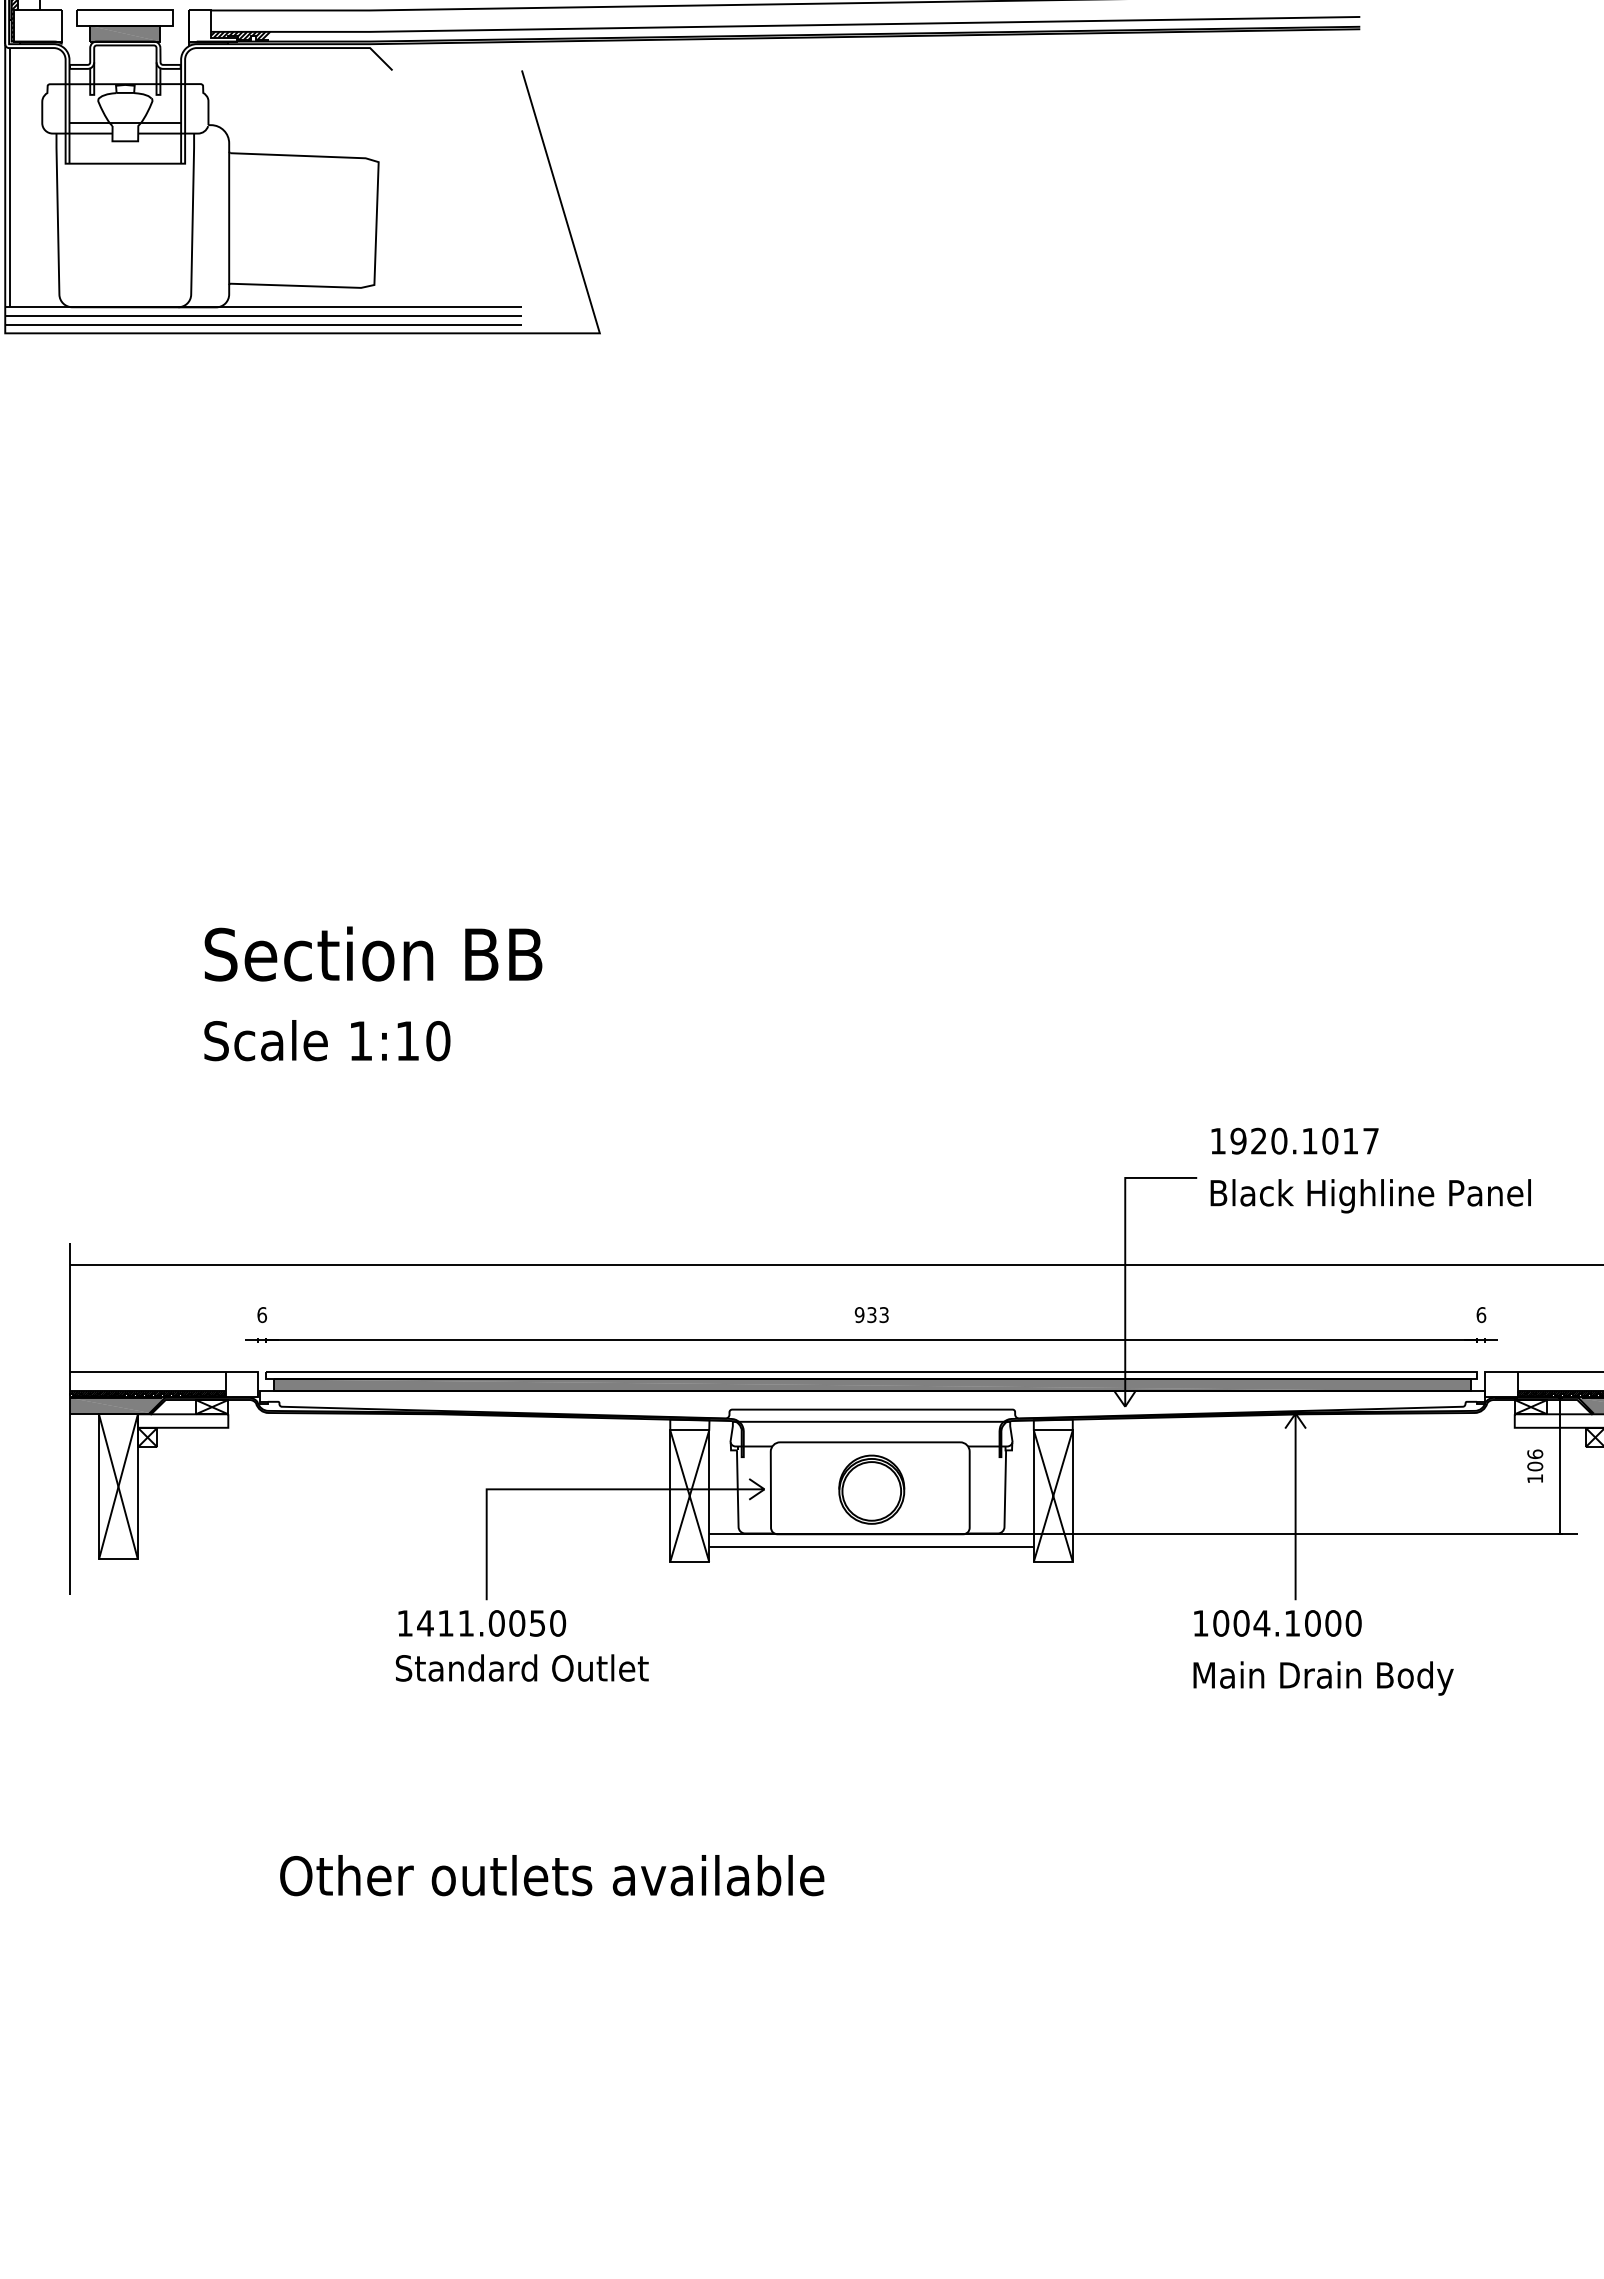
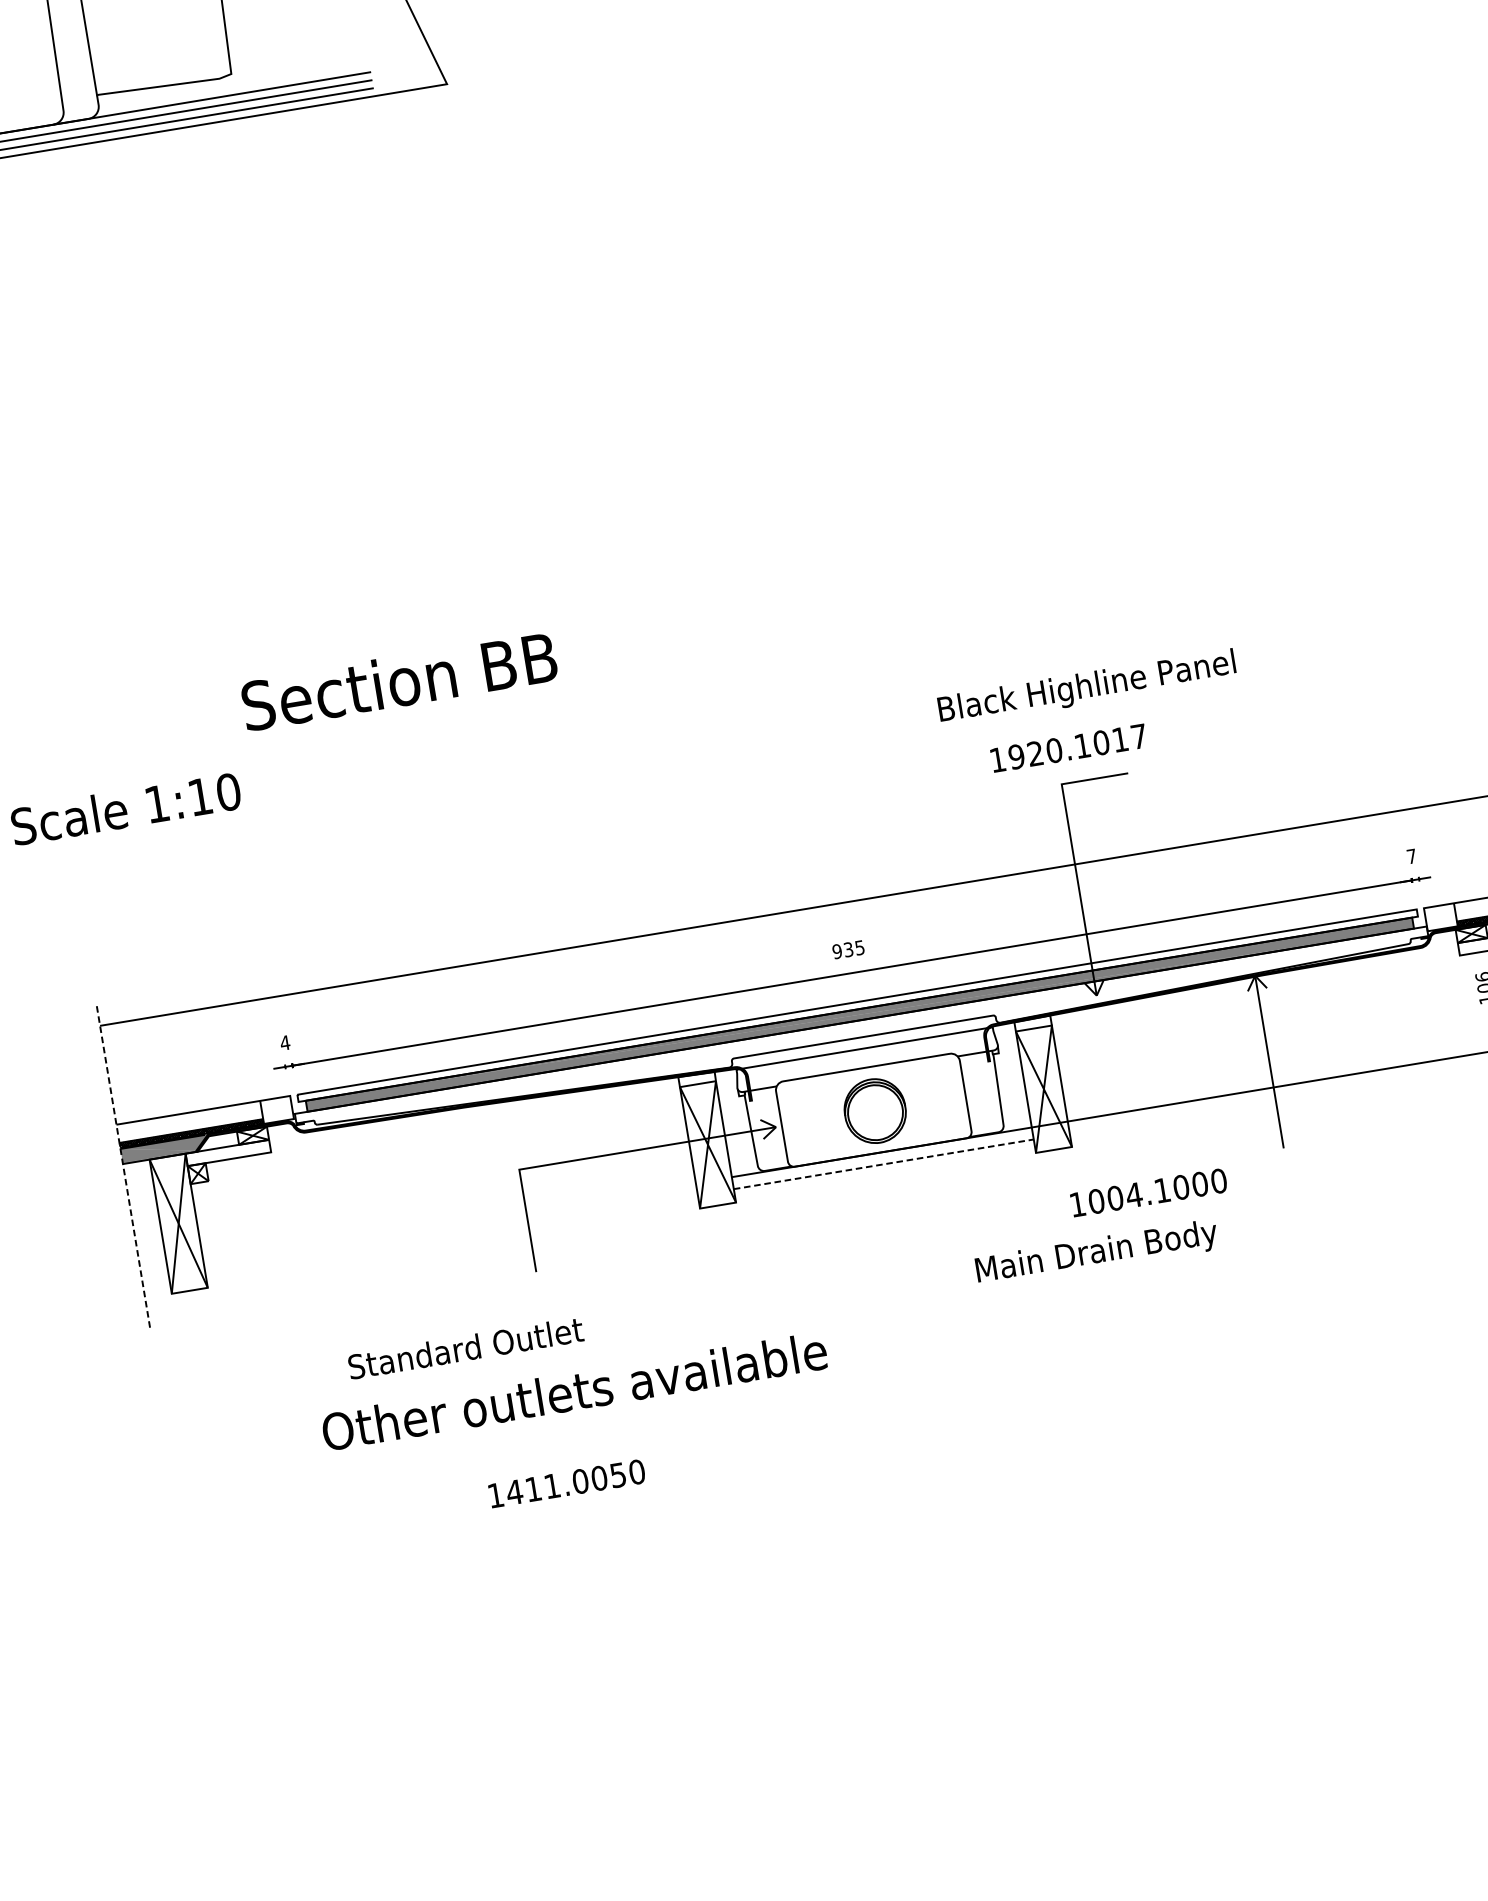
text: (373, 953) -> (399, 680), moved
text: (327, 1040) -> (126, 808), moved
text: (1294, 1140) -> (1068, 747), moved
text: (1370, 1196) -> (1086, 688), moved
text: (884, 1314) -> (860, 947), 933 -> 935
text: (262, 1315) -> (285, 1043), 6 -> 4
text: (1481, 1315) -> (1411, 856), 6 -> 7
line: (70, 1418) -> (123, 1167), solid -> dashed
line: (872, 1547) -> (884, 1164), solid -> dashed
text: (482, 1623) -> (567, 1483), moved
text: (1277, 1623) -> (1148, 1192), moved
text: (521, 1667) -> (465, 1347), moved
text: (1323, 1678) -> (1096, 1253), moved
text: (552, 1875) -> (574, 1391), moved

